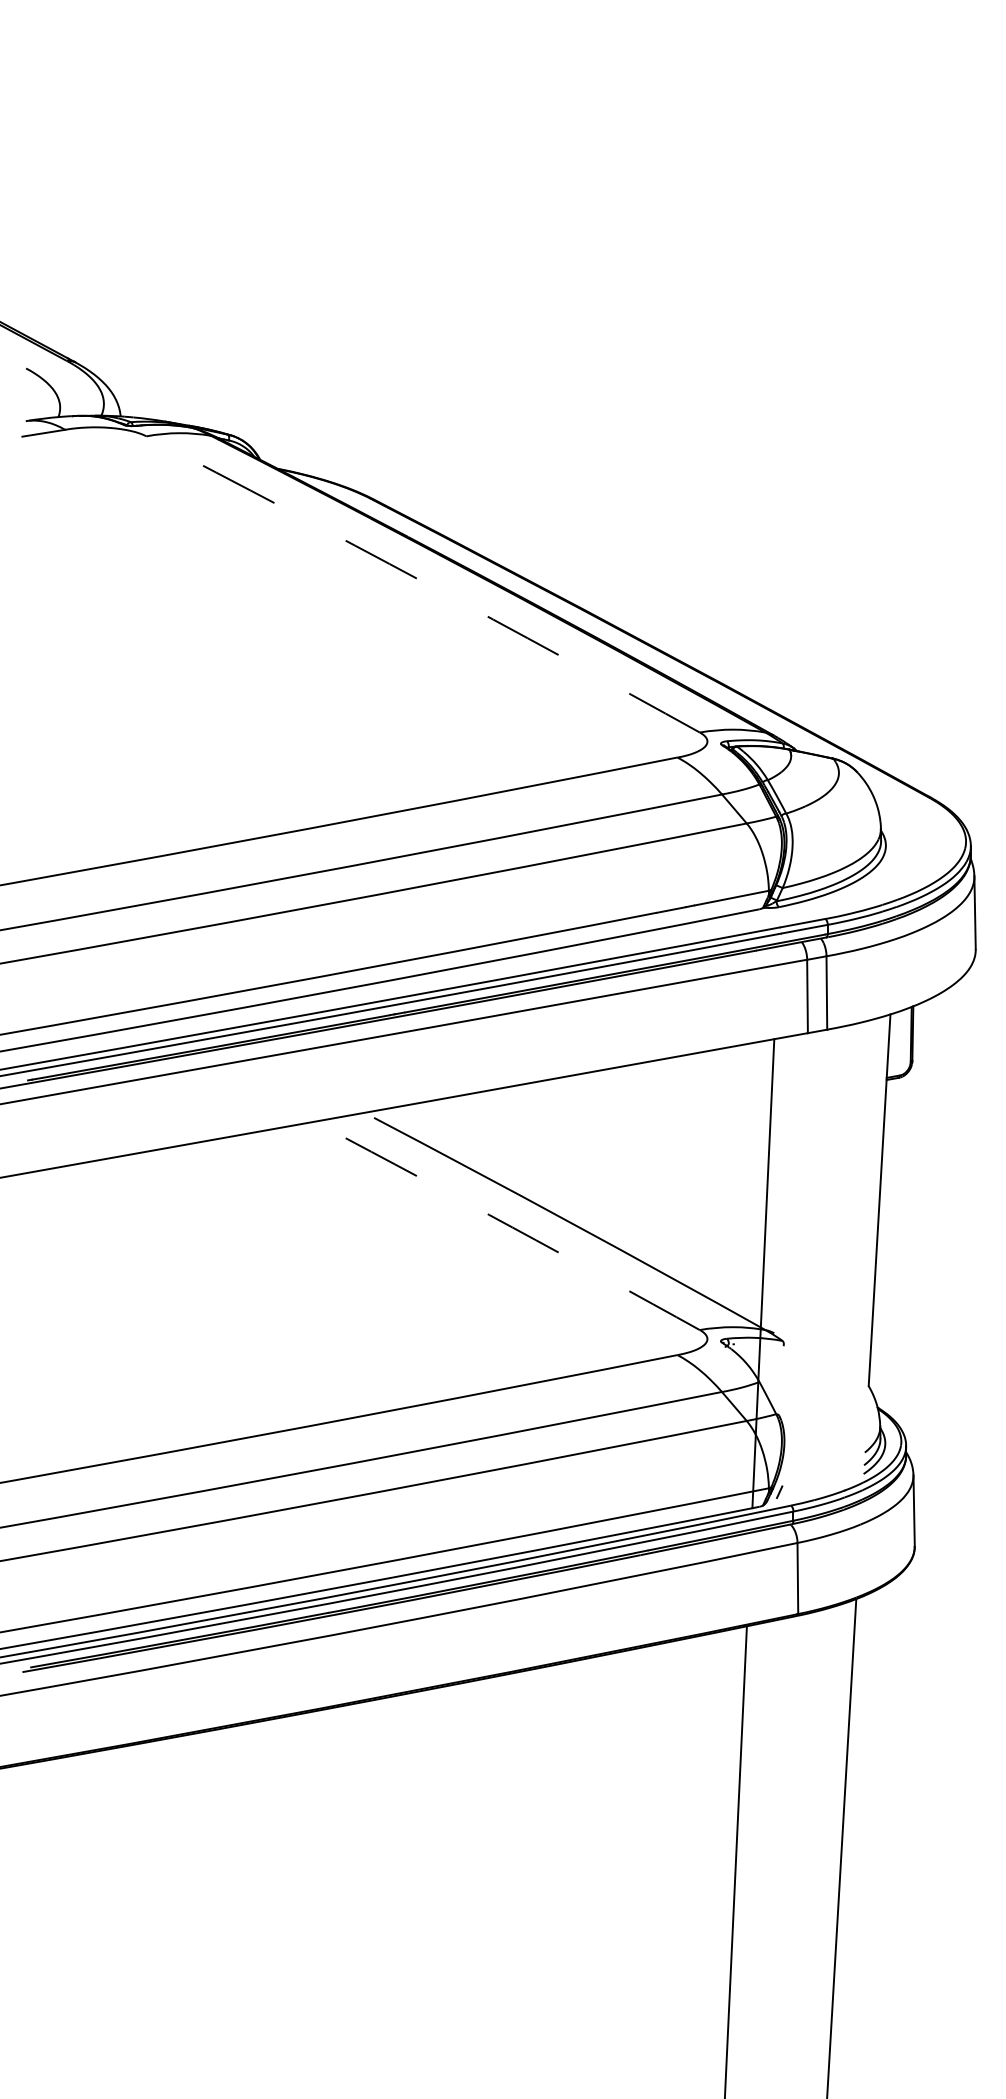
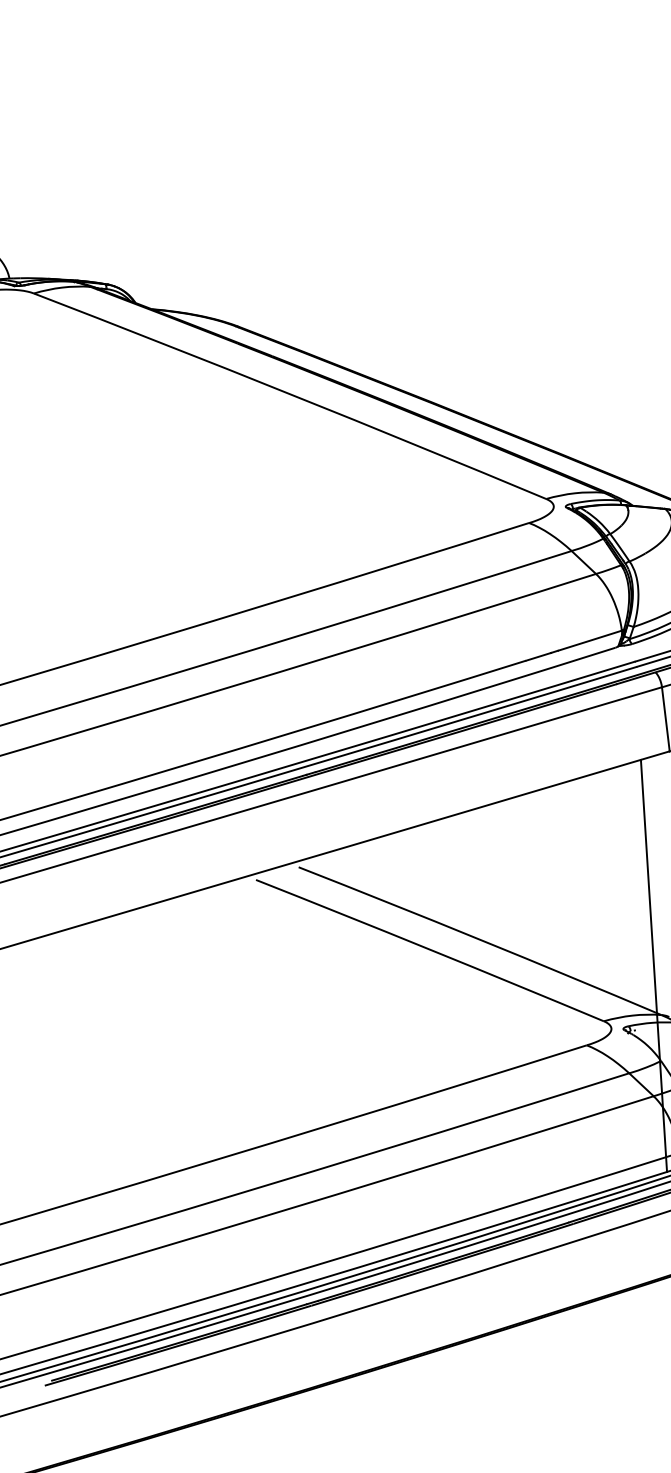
arc: (424, 582) -> (291, 394), dashed -> solid
arc: (512, 1227) -> (430, 949), dashed -> solid

